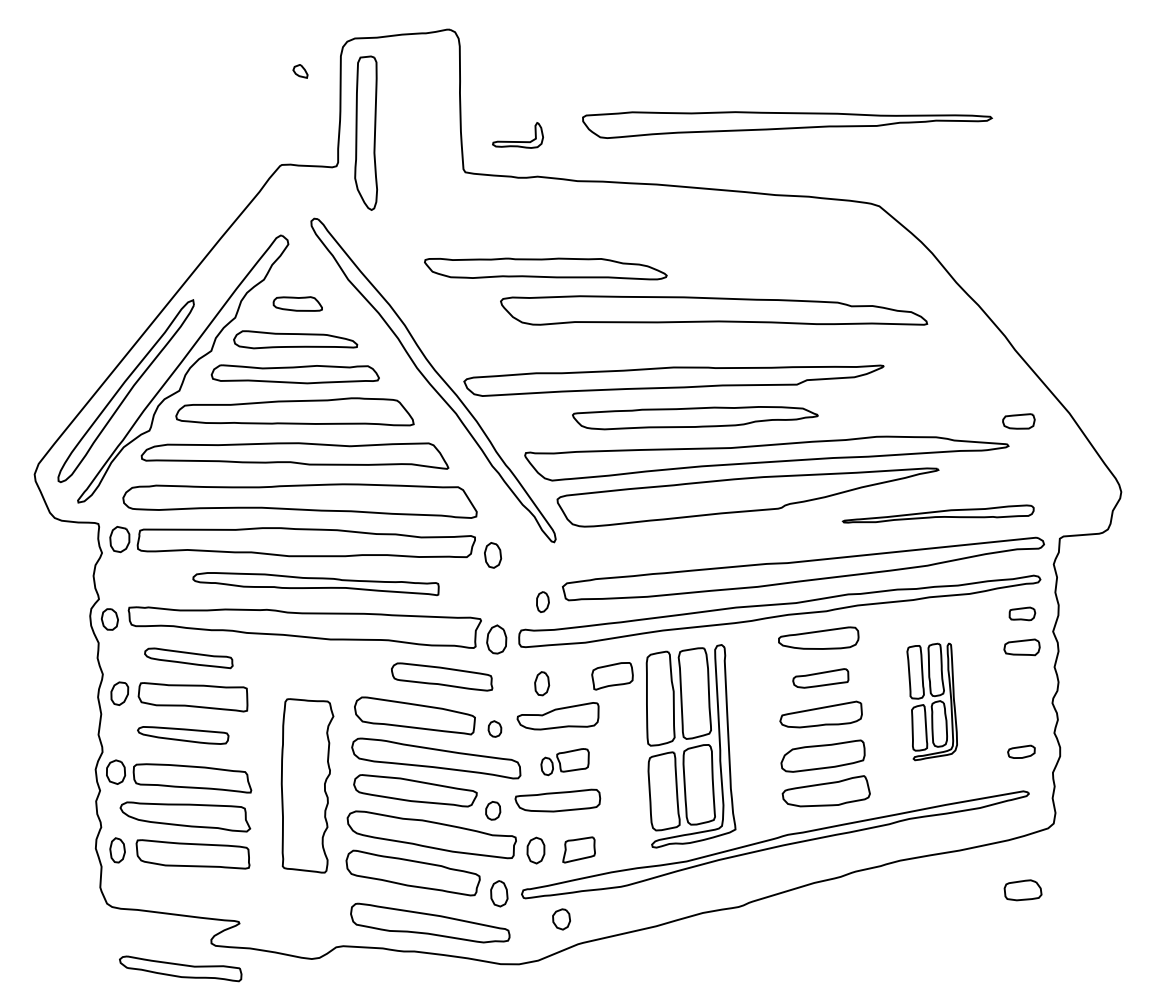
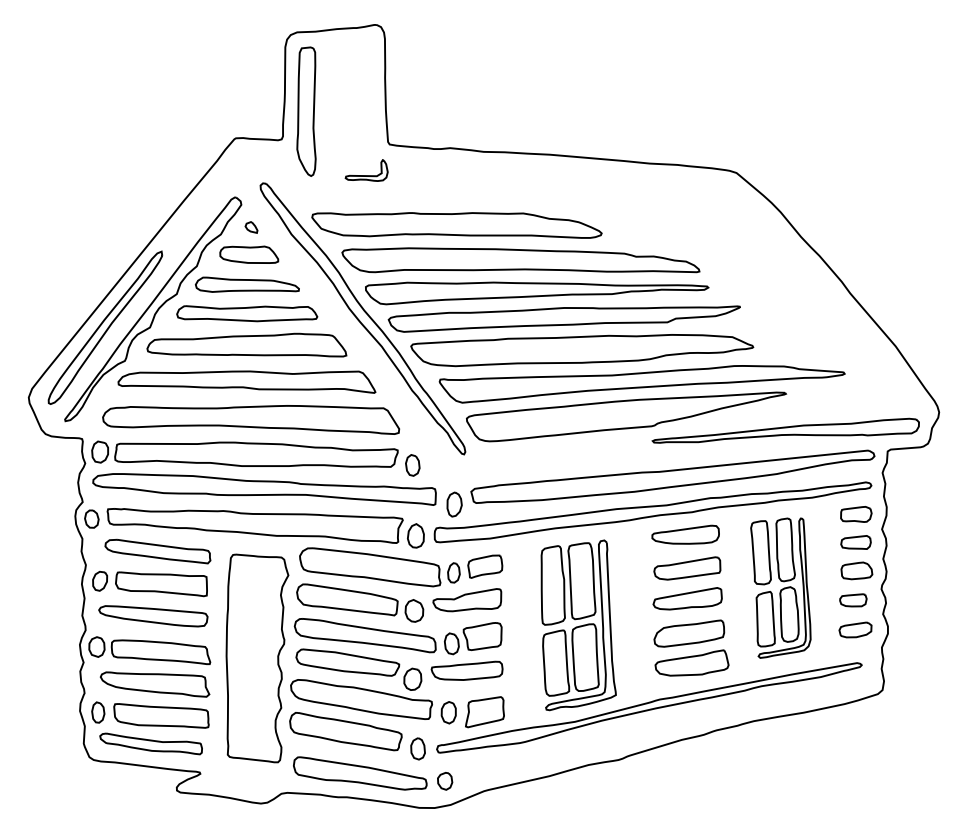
part: (300, 71) -> (251, 227), moved
part: (787, 124) -> (537, 292), moved
part: (517, 135) -> (366, 170), moved
part: (545, 268) -> (456, 225), size x1.43
part: (297, 303) -> (248, 254), size x1.43
part: (714, 310) -> (521, 260), moved
part: (695, 417) -> (582, 349), size x1.67
part: (1018, 421) -> (853, 600), moved
part: (938, 513) -> (786, 430), size x1.67
part: (315, 583) -> (264, 488), size x1.67
part: (542, 601) -> (454, 504), size x1.43
part: (1022, 613) -> (856, 514), size x1.43
part: (188, 658) -> (157, 551), size x1.43
part: (441, 676) -> (369, 566), size x1.67
part: (612, 676) -> (485, 566), moved
part: (820, 678) -> (687, 568), size x1.43
part: (931, 701) -> (780, 587), size x1.43
part: (494, 728) -> (414, 610), size x1.67
part: (182, 735) -> (152, 616), size x1.43
part: (1021, 751) -> (855, 629), size x1.43
part: (564, 761) -> (472, 638), size x1.43
part: (307, 785) -> (257, 658), size x1.43
part: (493, 810) -> (413, 679), size x1.43
part: (578, 849) -> (484, 711), size x1.43
part: (1022, 890) -> (856, 571), moved
part: (561, 919) -> (445, 781), moved
part: (180, 968) -> (150, 743), moved

